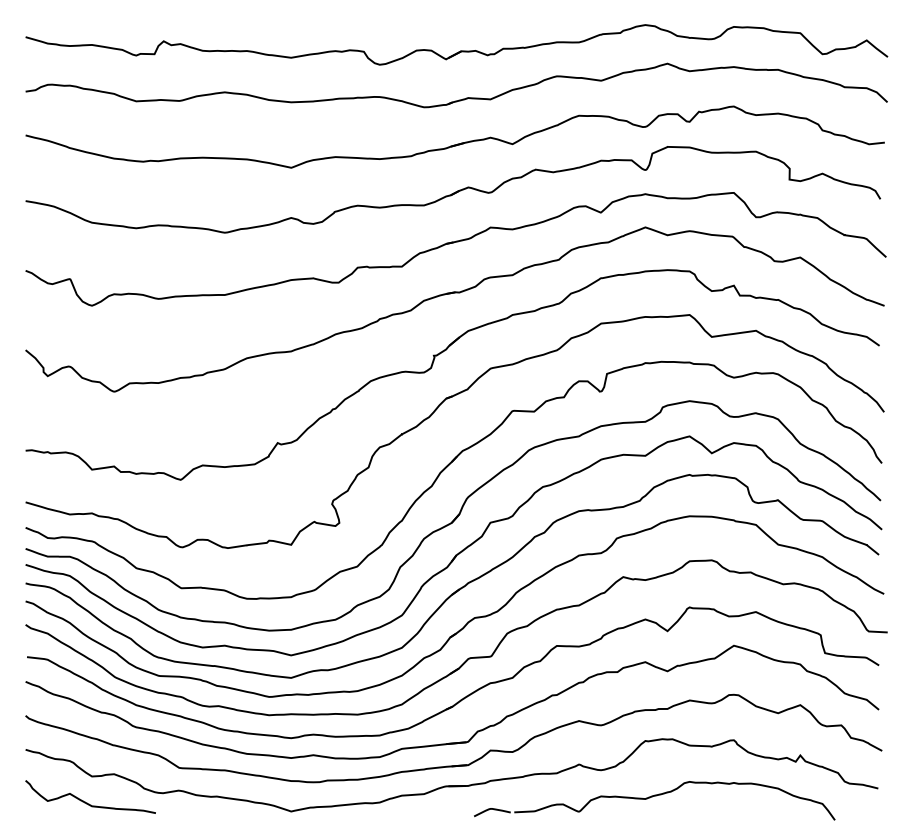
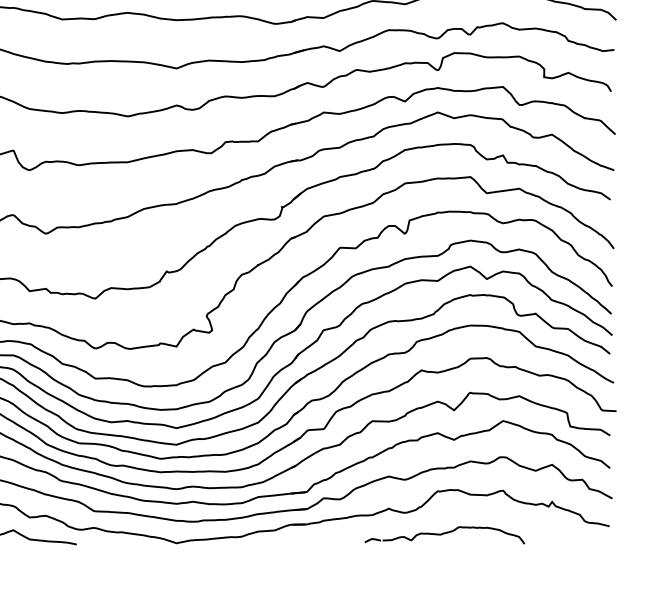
part: (654, 800) -> (444, 535), size x0.6

